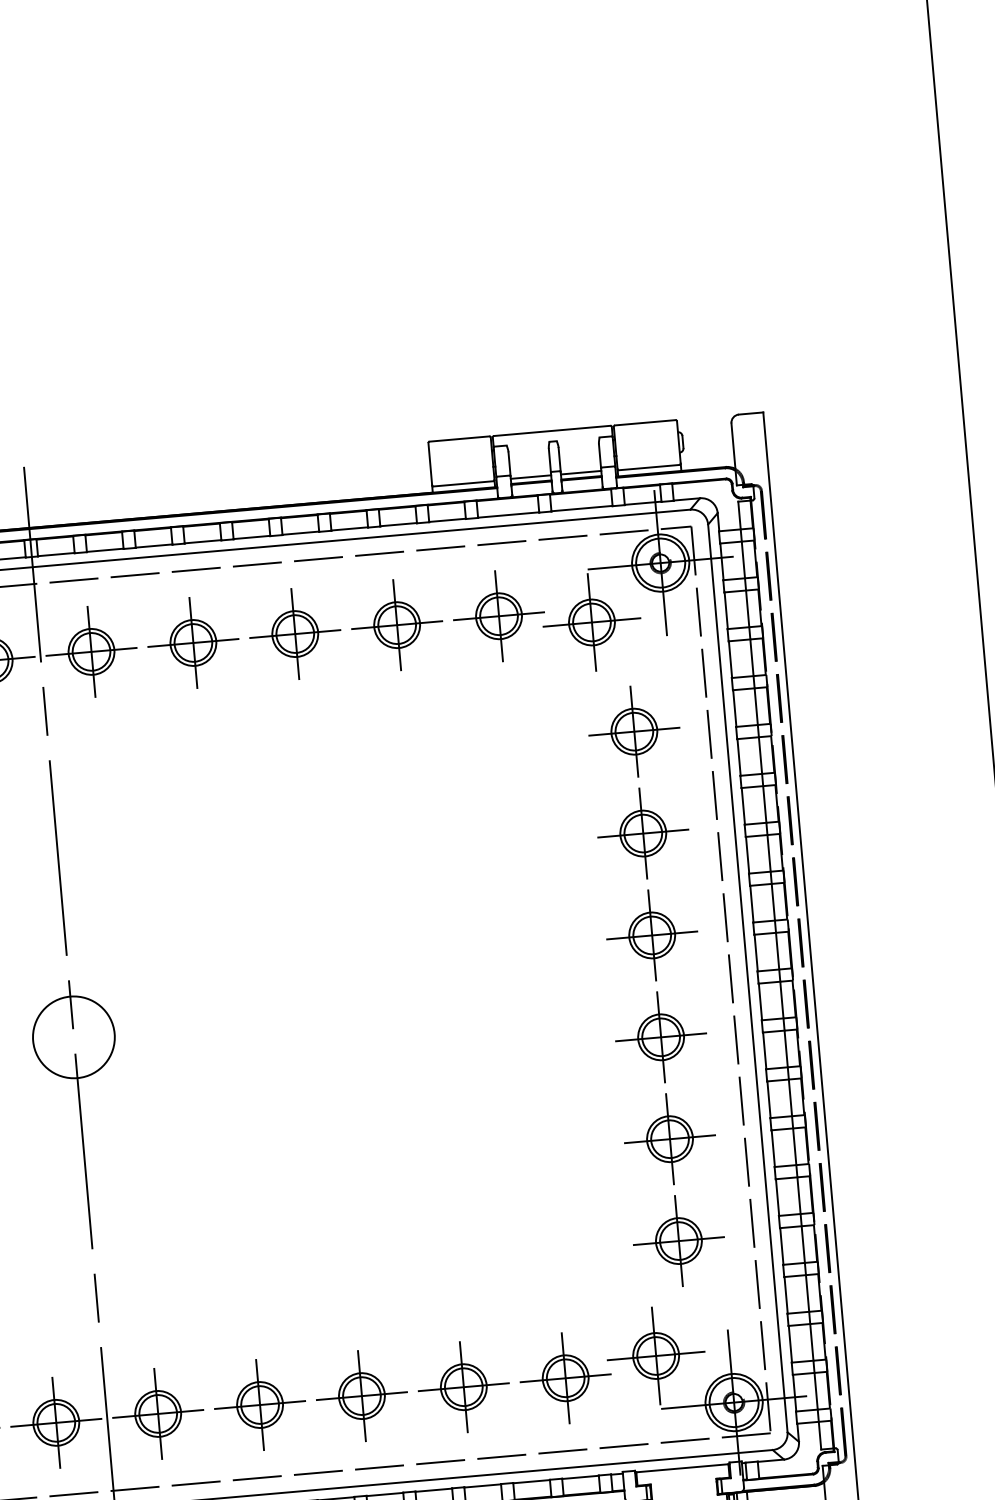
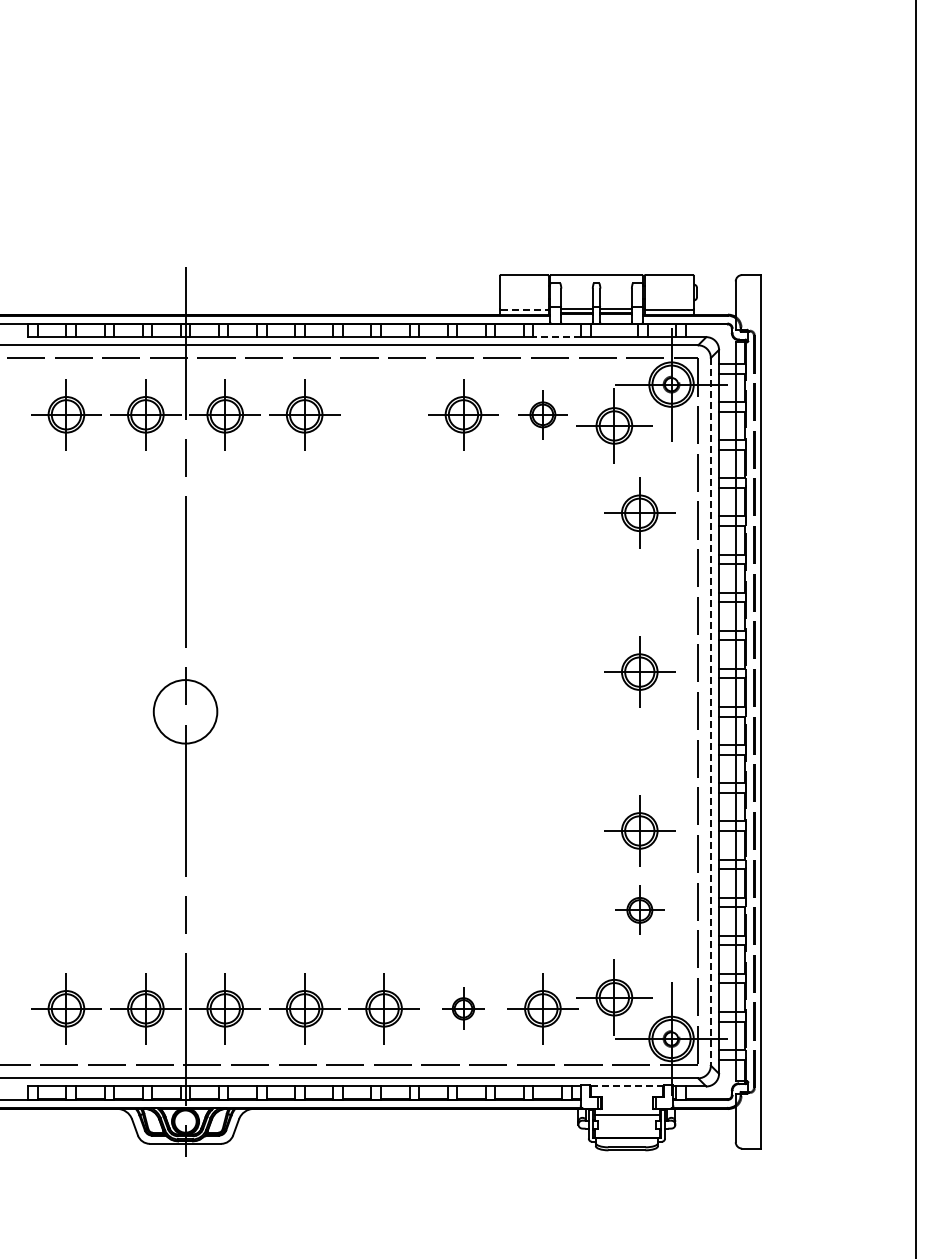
line: (463, 484) -> (524, 310), solid -> dashed
line: (509, 515) -> (557, 337), solid -> dashed
part: (498, 615) -> (542, 414), size x0.7
part: (294, 633) -> (383, 414), removed
part: (642, 833) -> (639, 592), removed
line: (747, 978) -> (710, 711), solid -> dashed
part: (660, 1037) -> (639, 751), removed
part: (678, 1241) -> (639, 910), size x0.7
part: (463, 1386) -> (463, 1008), size x0.6
line: (682, 1468) -> (627, 1086), solid -> dashed

